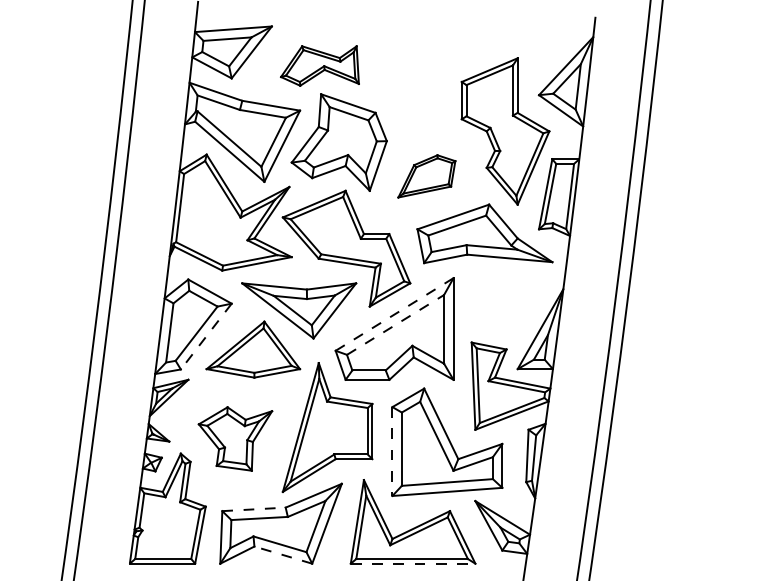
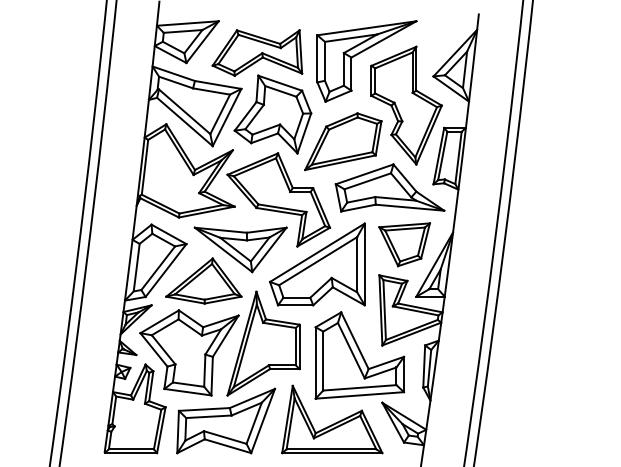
part: (319, 65) -> (257, 52), size x1.43
part: (450, 65) -> (362, 52), added
part: (426, 176) -> (343, 141), size x1.67
part: (502, 304) -> (404, 244), added
line: (395, 314) -> (318, 252), dashed -> solid
line: (395, 324) -> (318, 260), dashed -> solid
line: (206, 336) -> (166, 270), dashed -> solid
part: (235, 438) -> (189, 352), size x1.67
line: (392, 452) -> (315, 363), dashed -> solid
line: (254, 509) -> (204, 409), dashed -> solid
line: (282, 554) -> (227, 445), dashed -> solid
line: (413, 563) -> (332, 452), dashed -> solid

